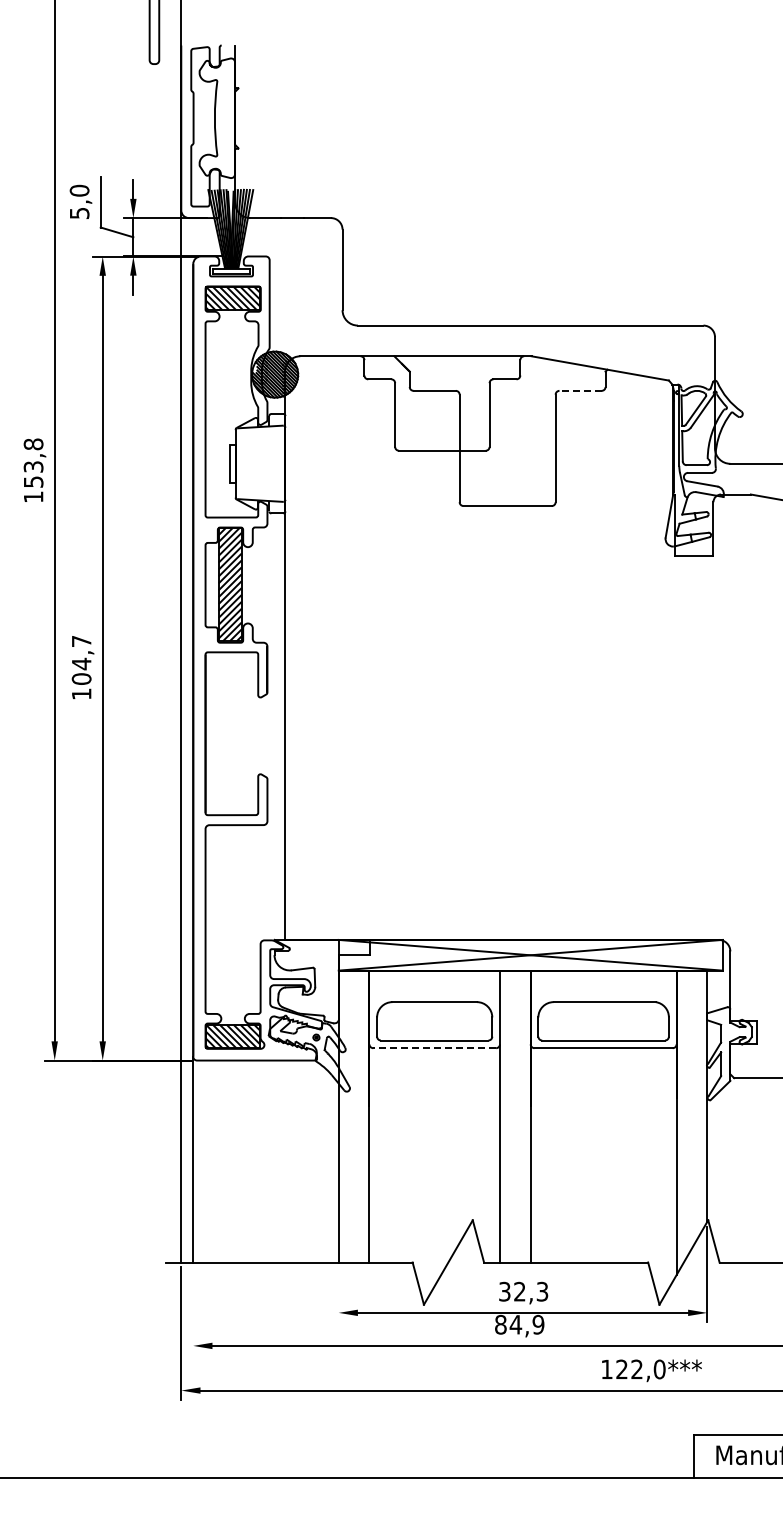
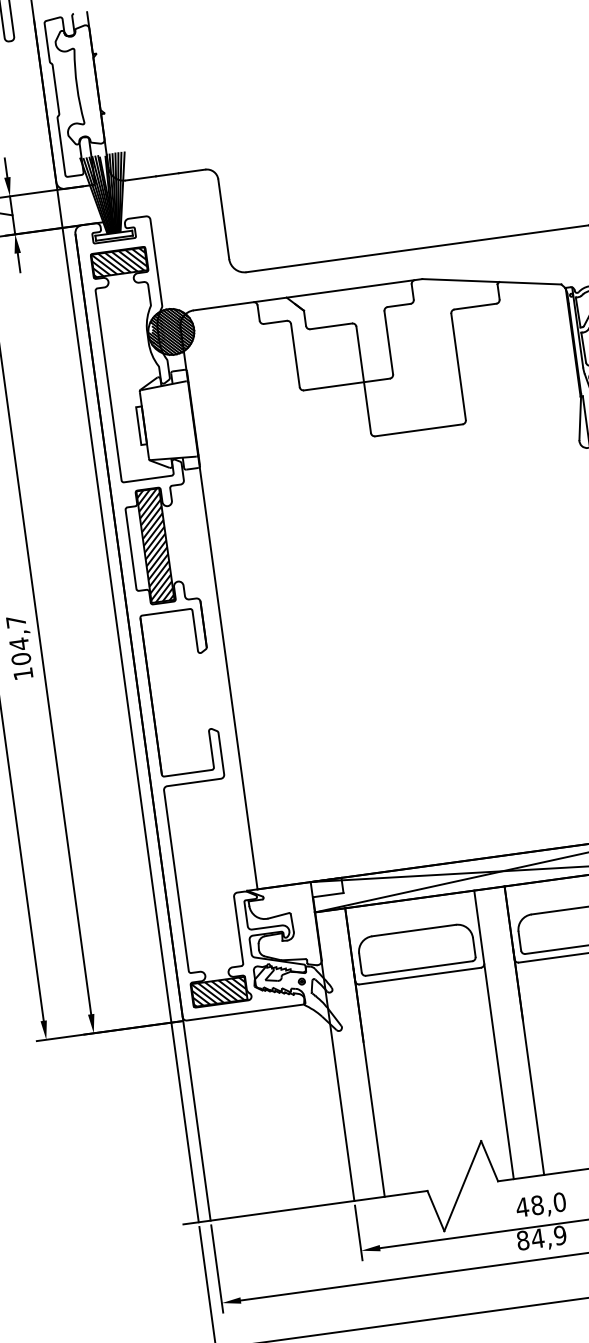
line: (580, 390) -> (475, 306), dashed -> solid
line: (434, 1048) -> (420, 976), dashed -> solid
text: (523, 1291) -> (540, 1204), 32,3 -> 48,0
line: (338, 1294) -> (358, 1232), added
line: (193, 1311) -> (217, 1269), added

